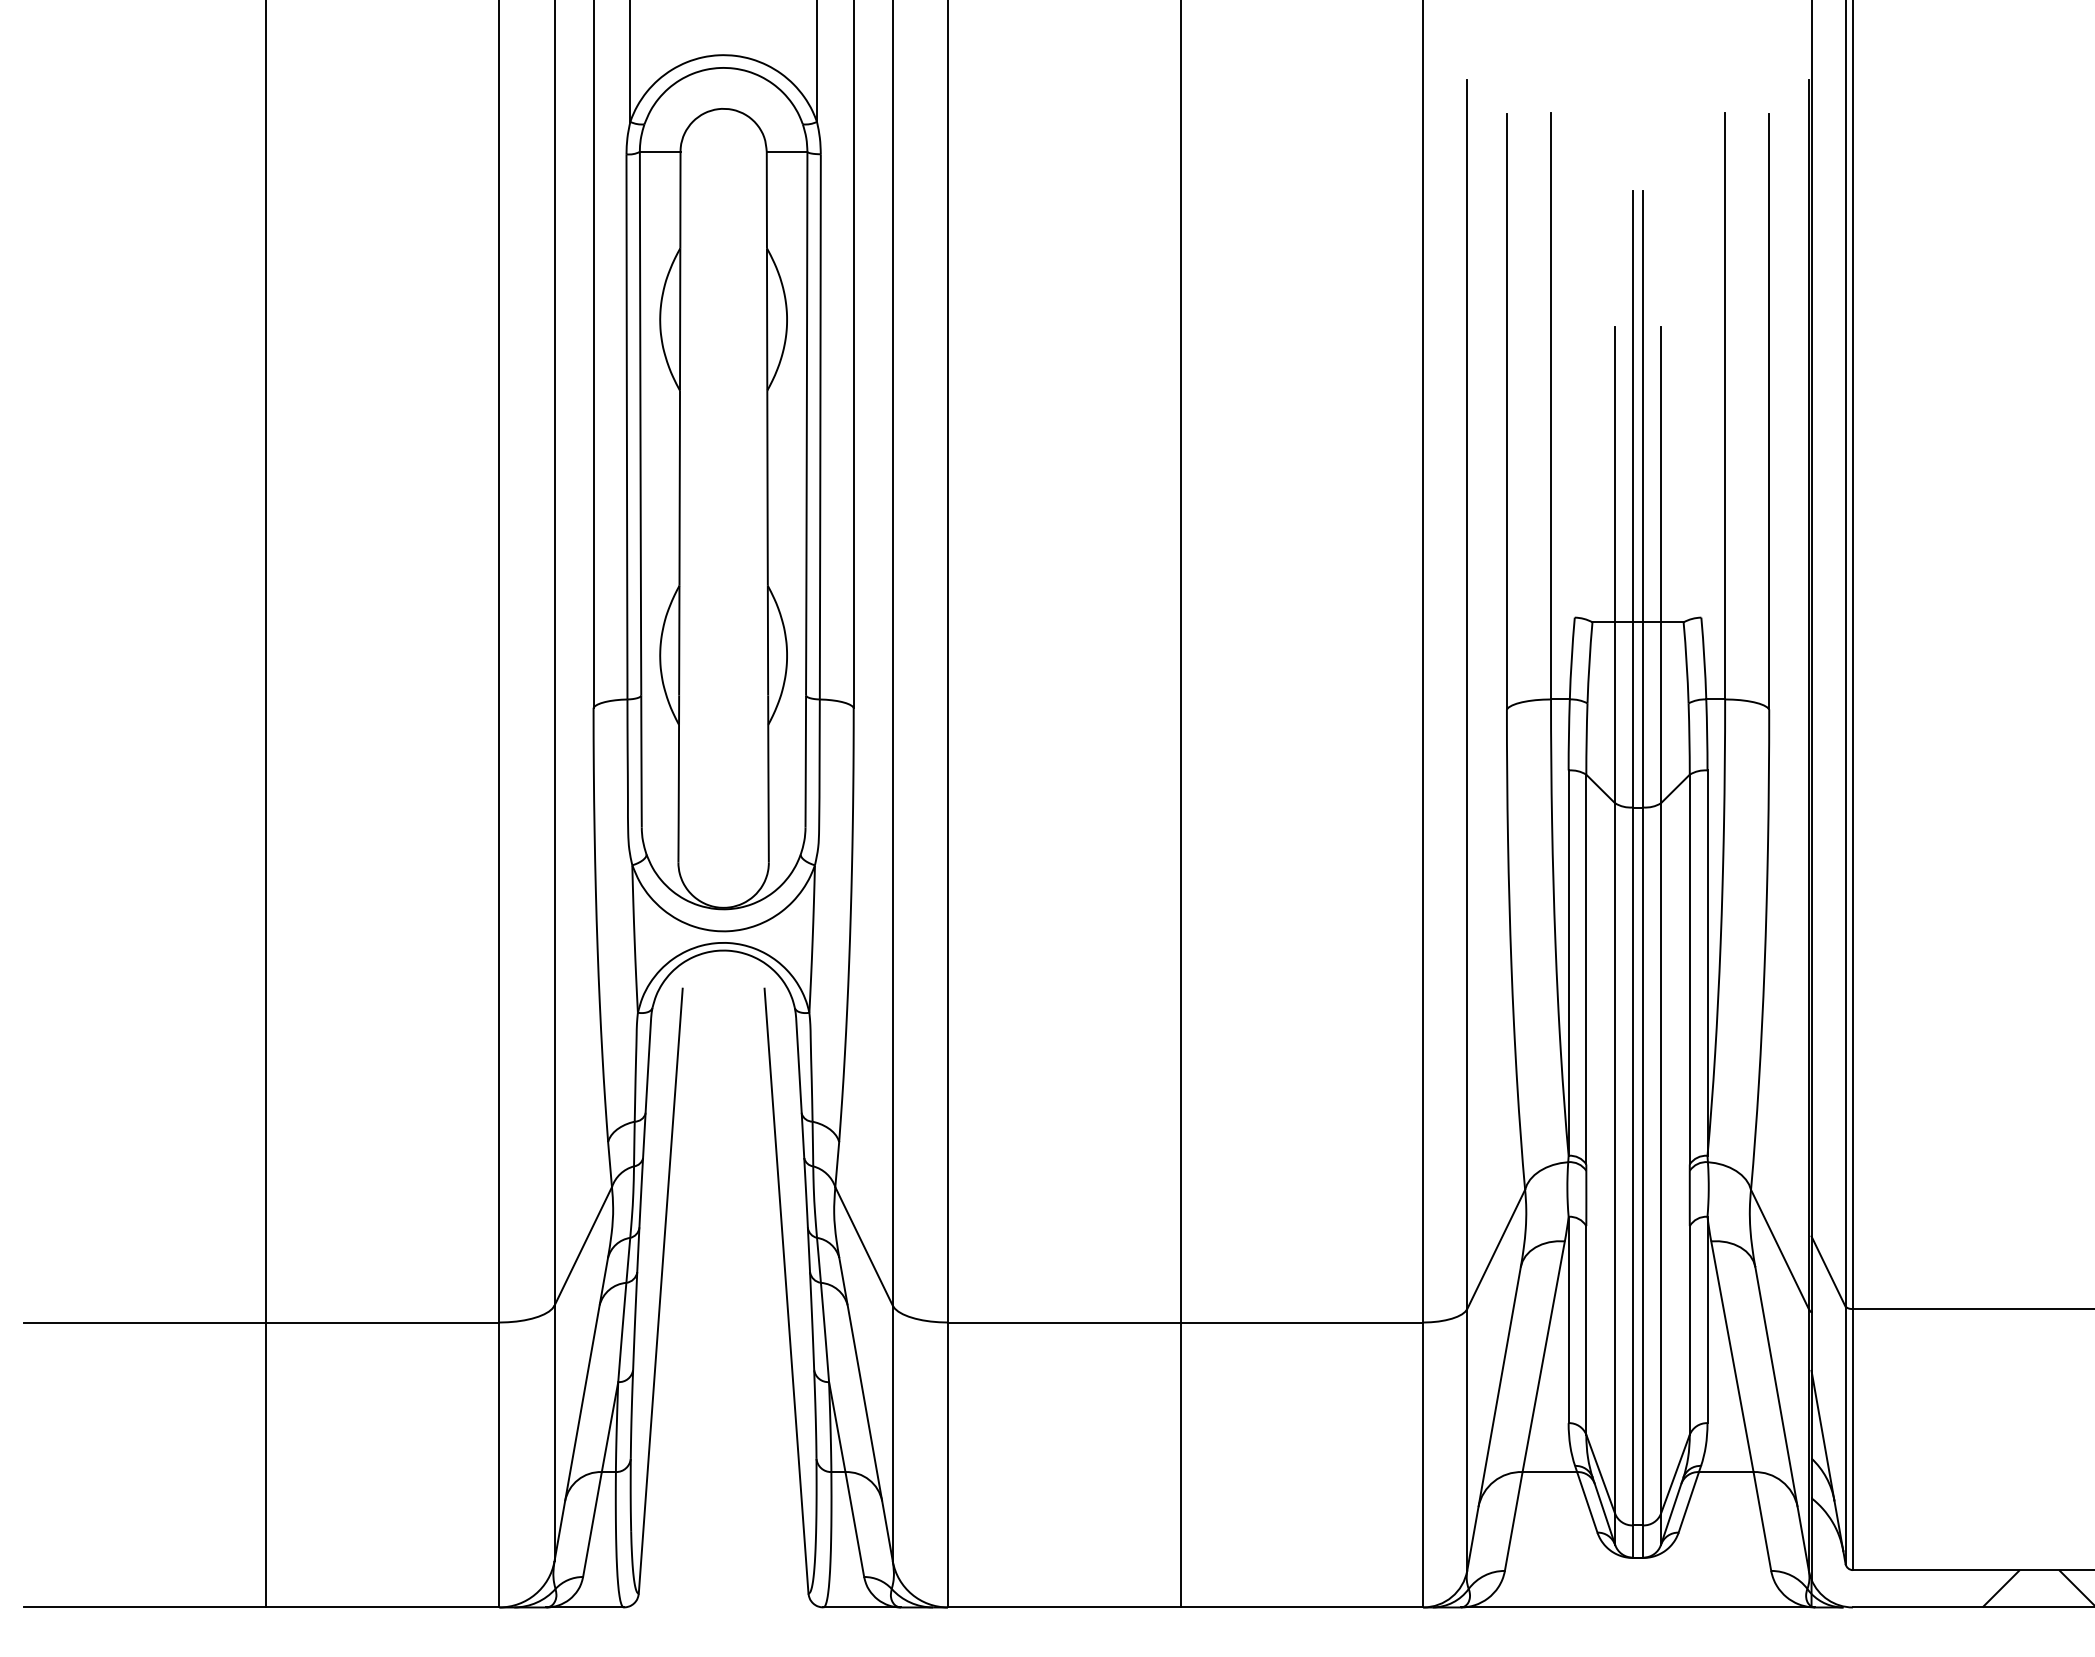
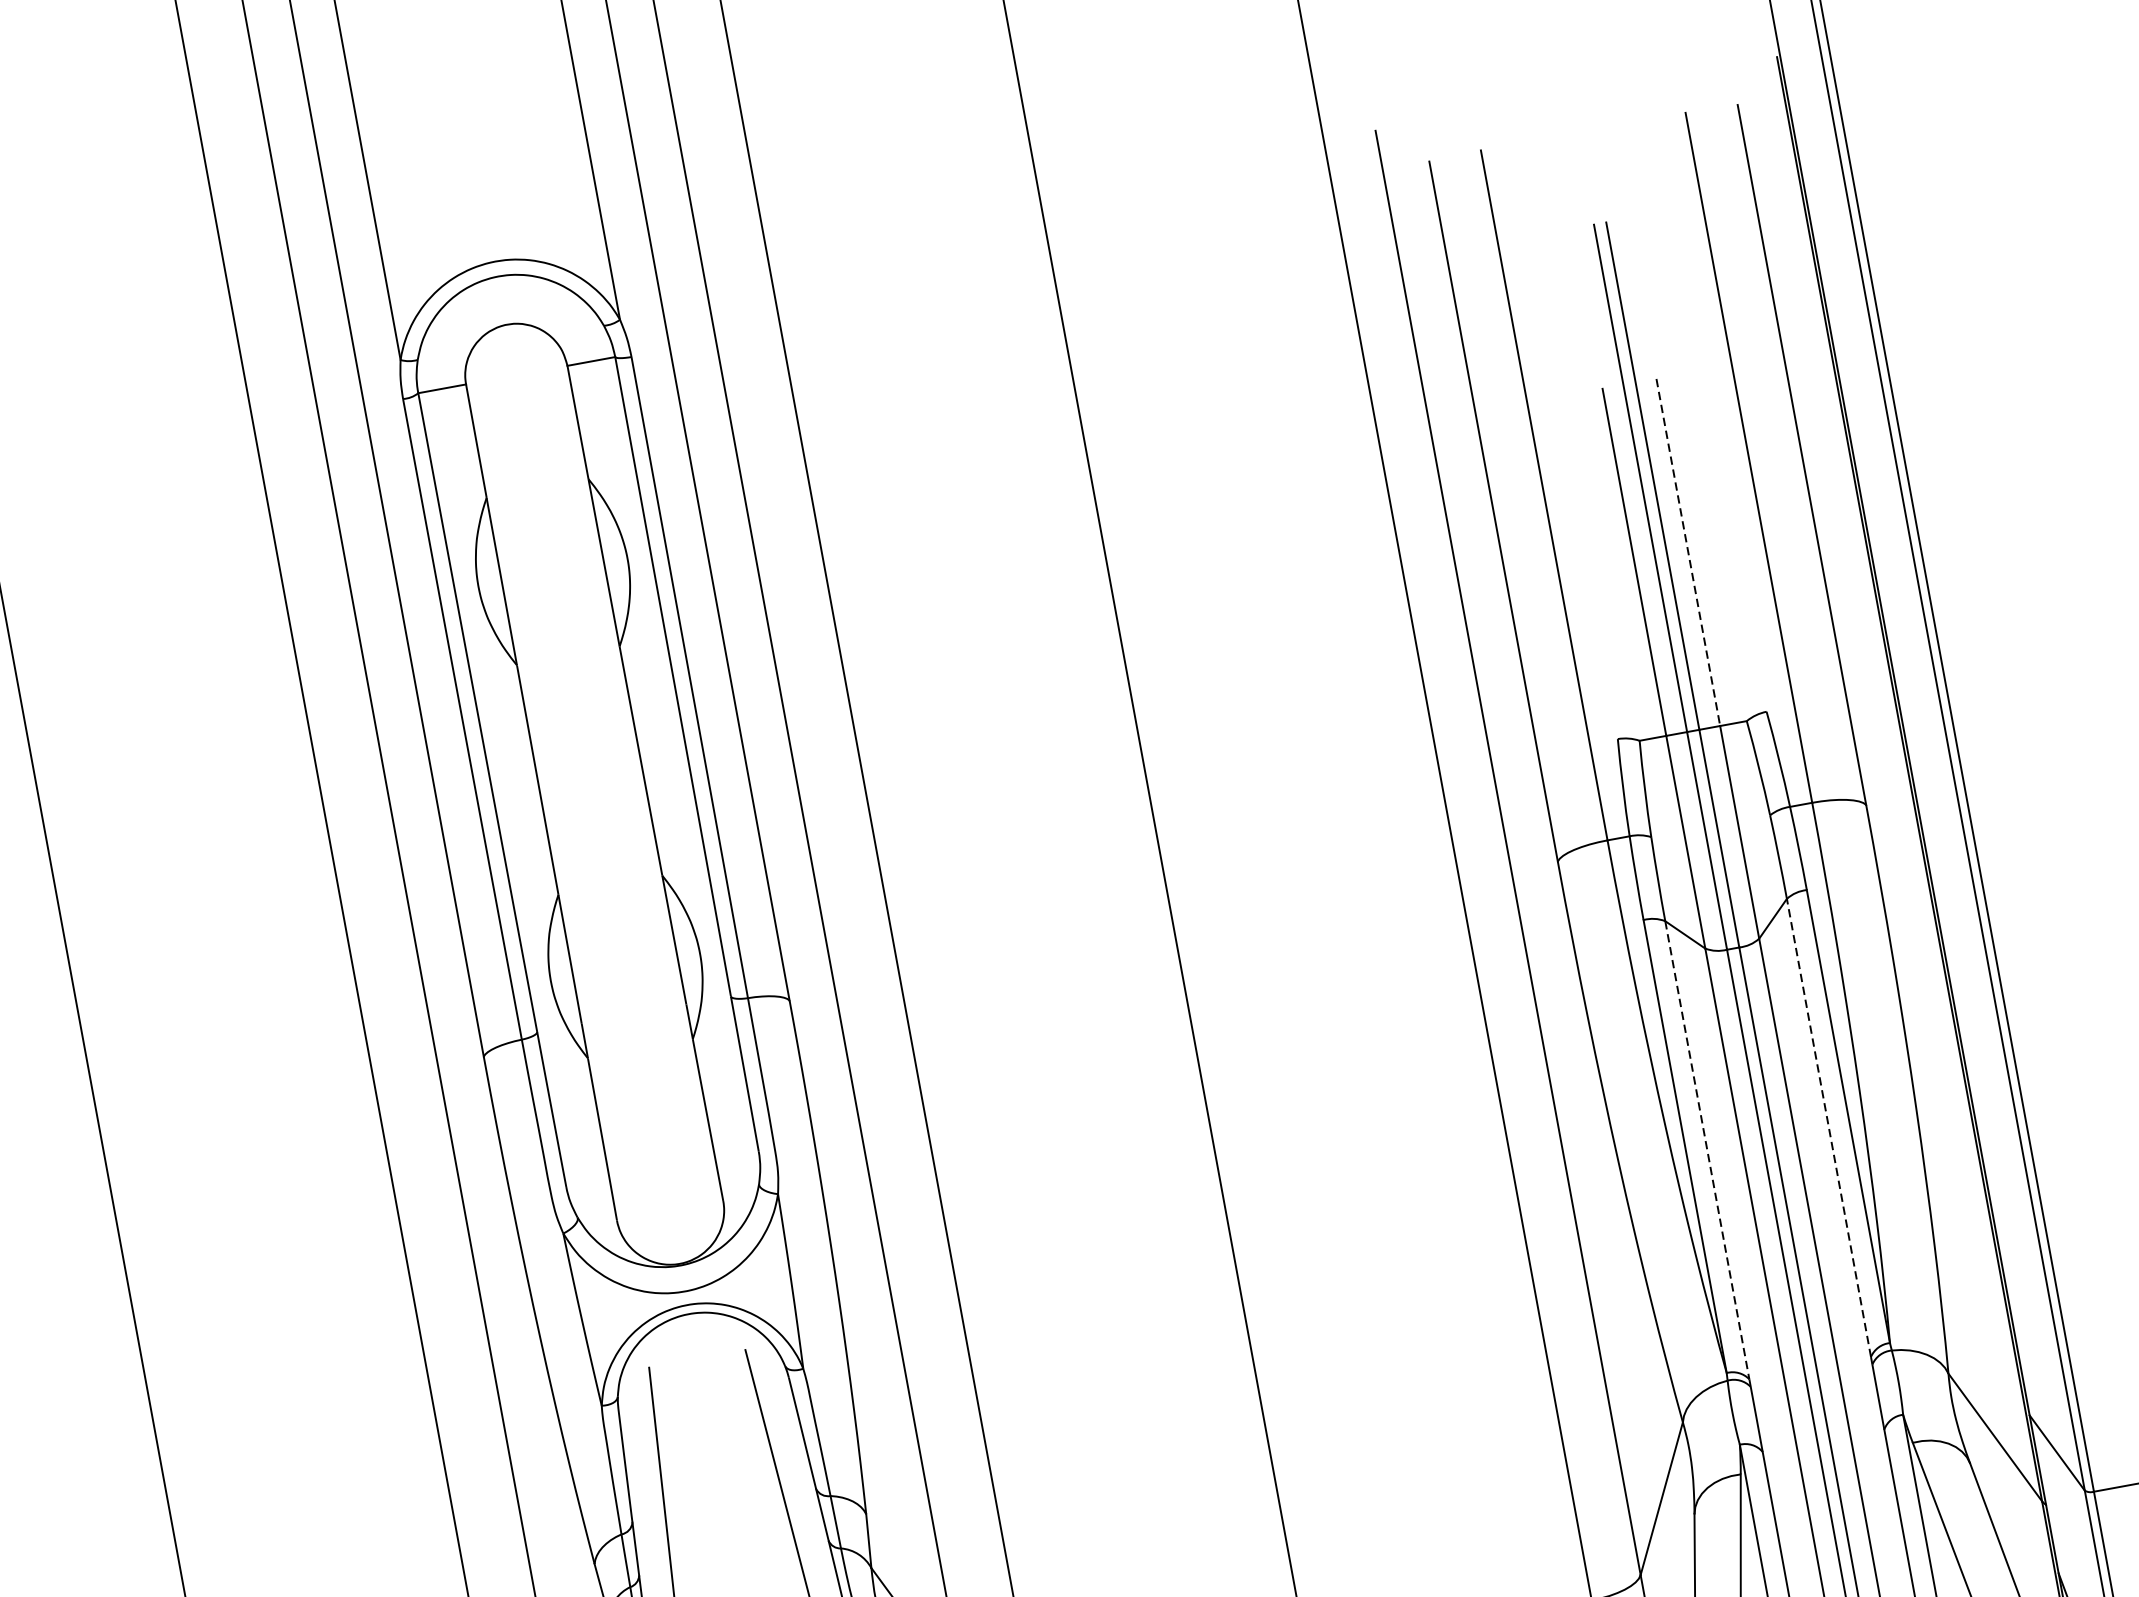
line: (1660, 474) -> (1687, 552), solid -> dashed
line: (1586, 969) -> (1707, 1150), solid -> dashed
line: (1689, 969) -> (1828, 1127), solid -> dashed

